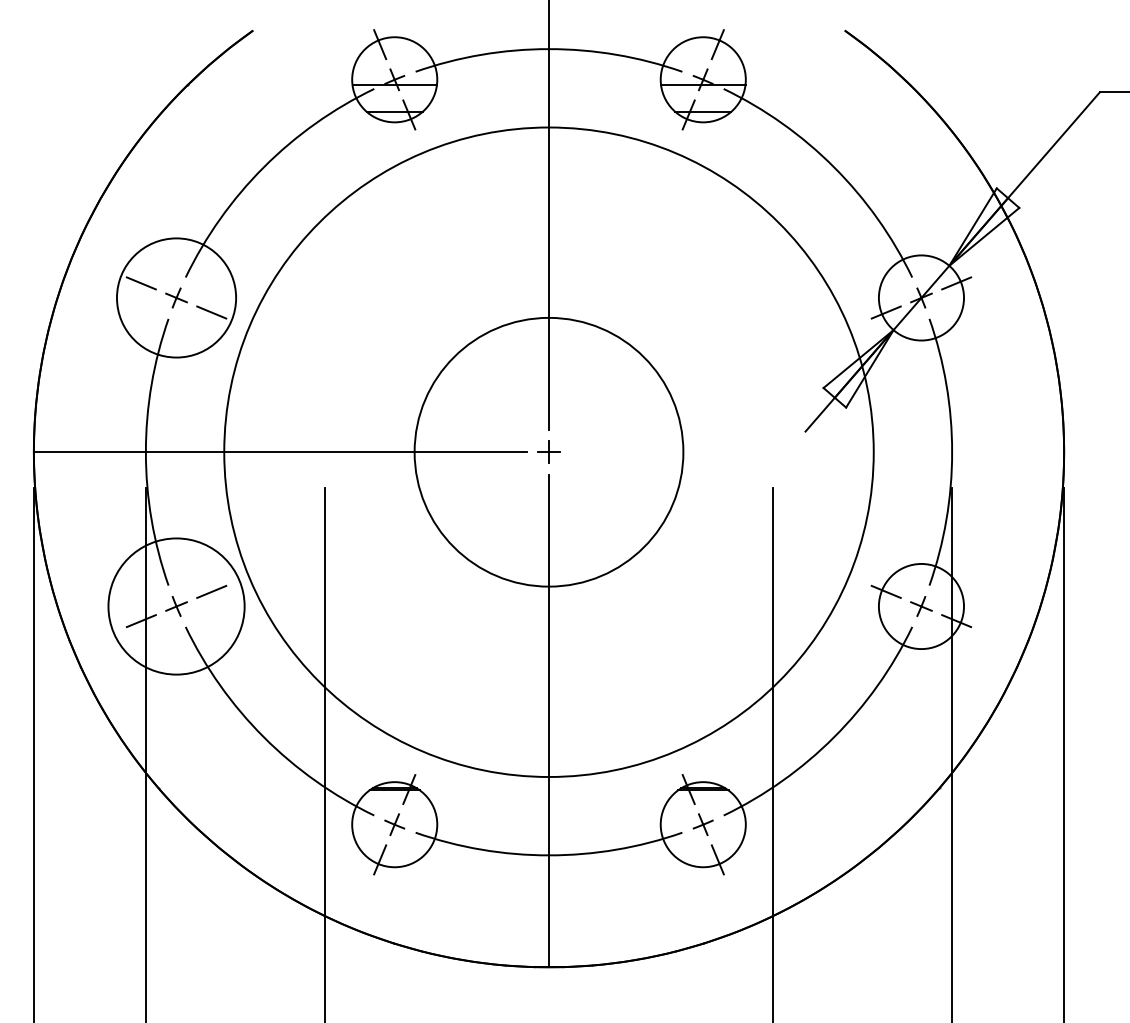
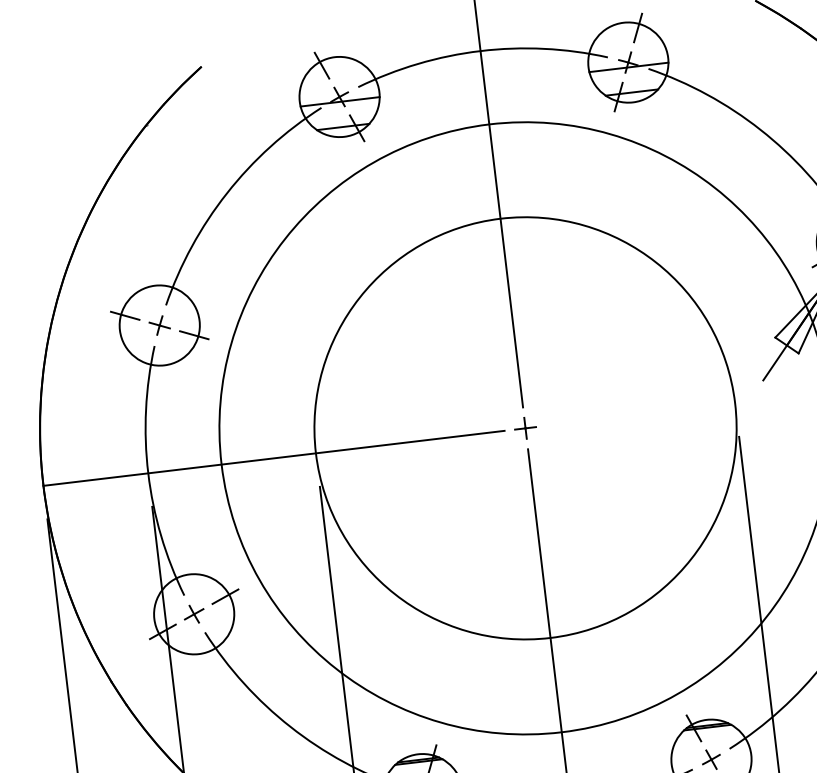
circle: (176, 297) -> (159, 325), size x0.71
circle: (548, 452) -> (525, 428), size x1.67
circle: (176, 606) -> (194, 614), size x0.62

